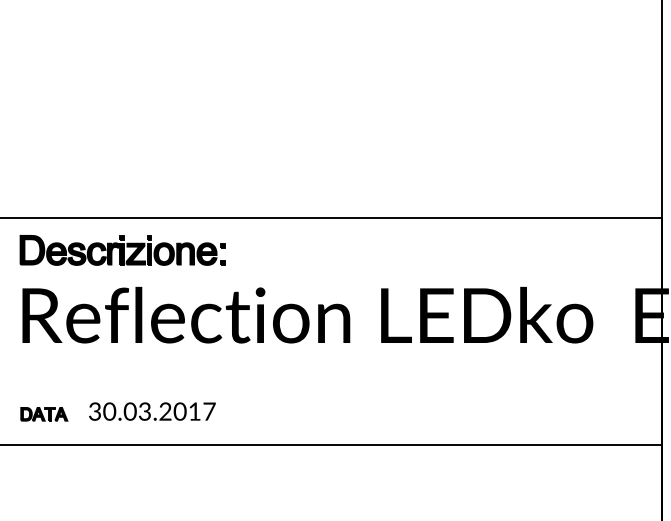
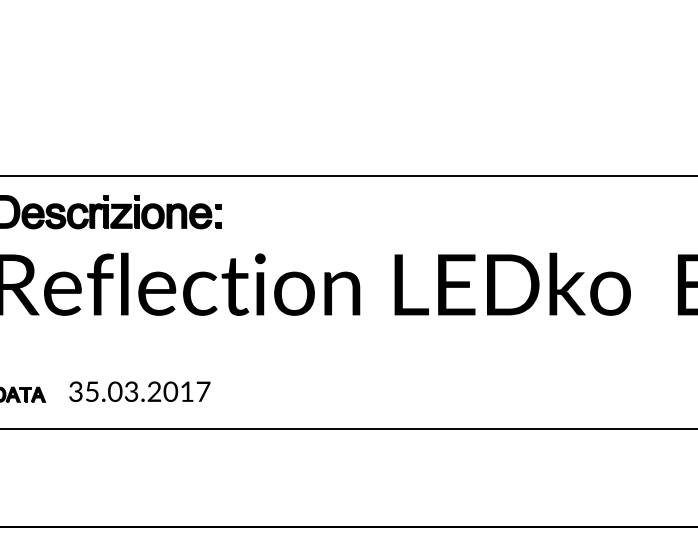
text: (109, 411) -> (92, 391), 30.03.2017 -> 35.03.2017

